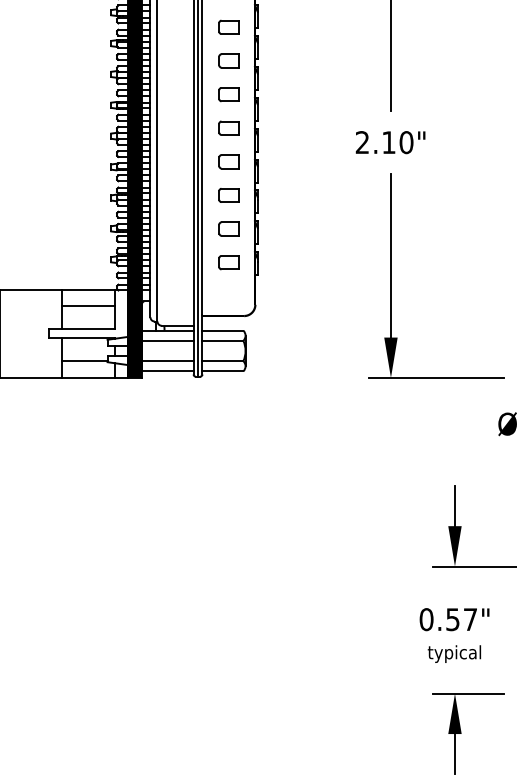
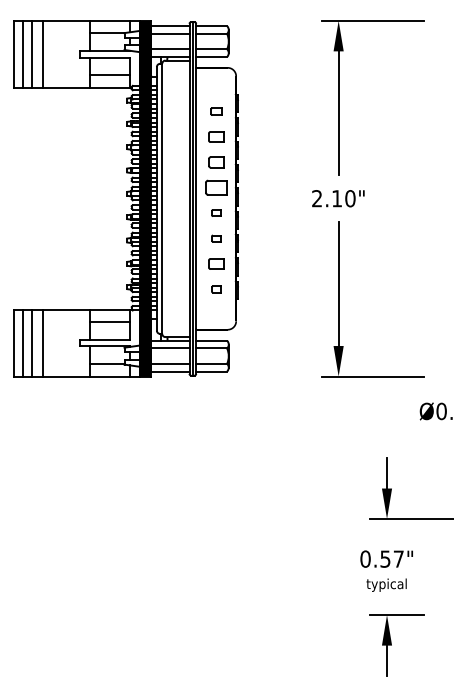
part: (229, 27) -> (216, 111), size x0.7
part: (229, 127) -> (216, 187), size x1.4
part: (229, 160) -> (216, 212), size x0.6
part: (229, 195) -> (216, 238), size x0.6
part: (229, 262) -> (216, 289), size x0.6

